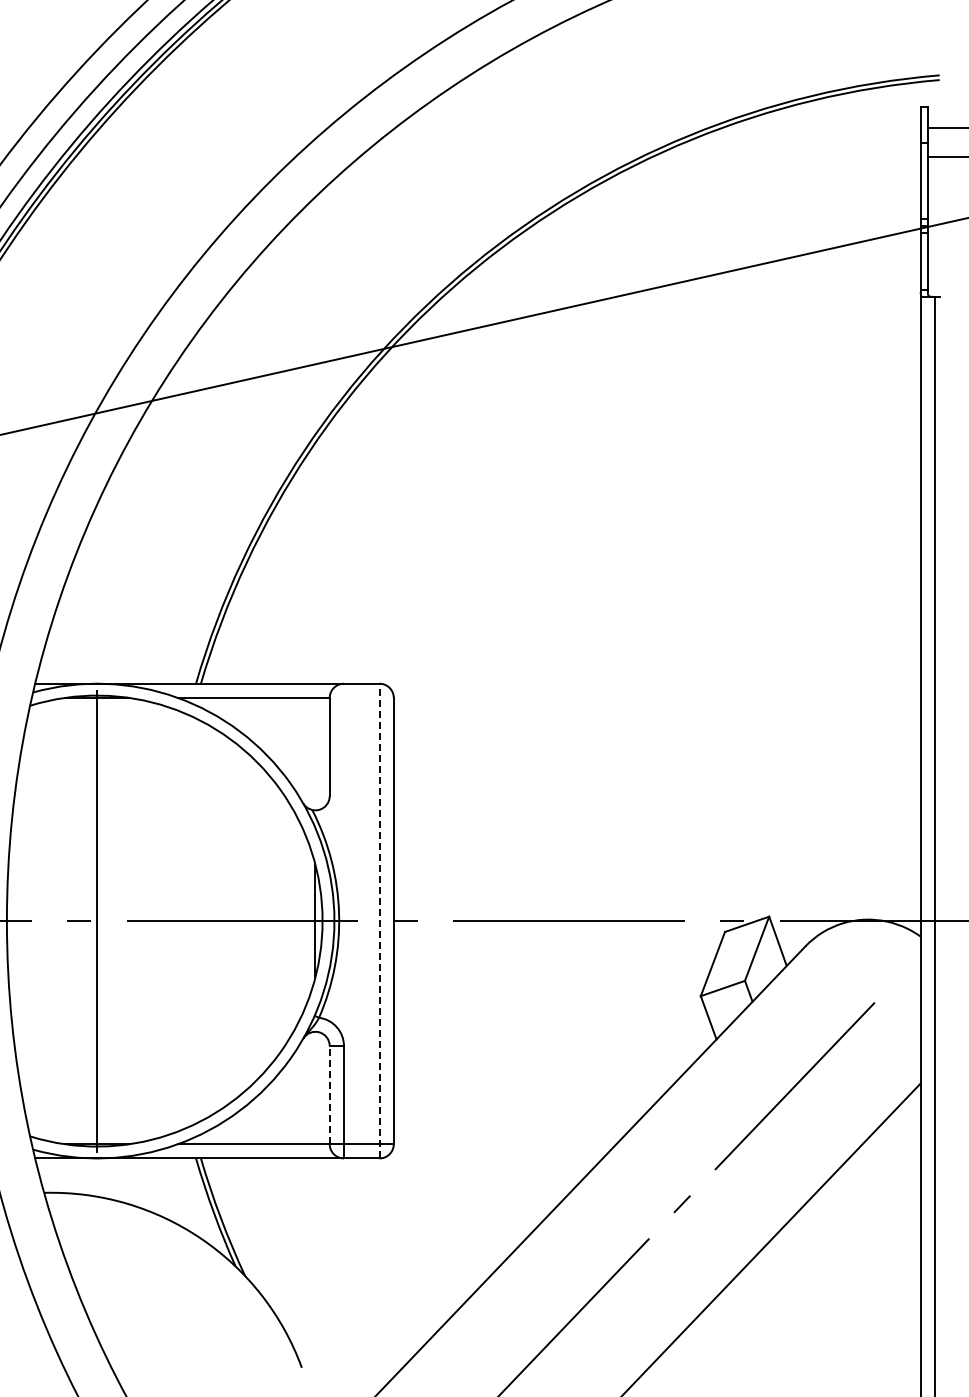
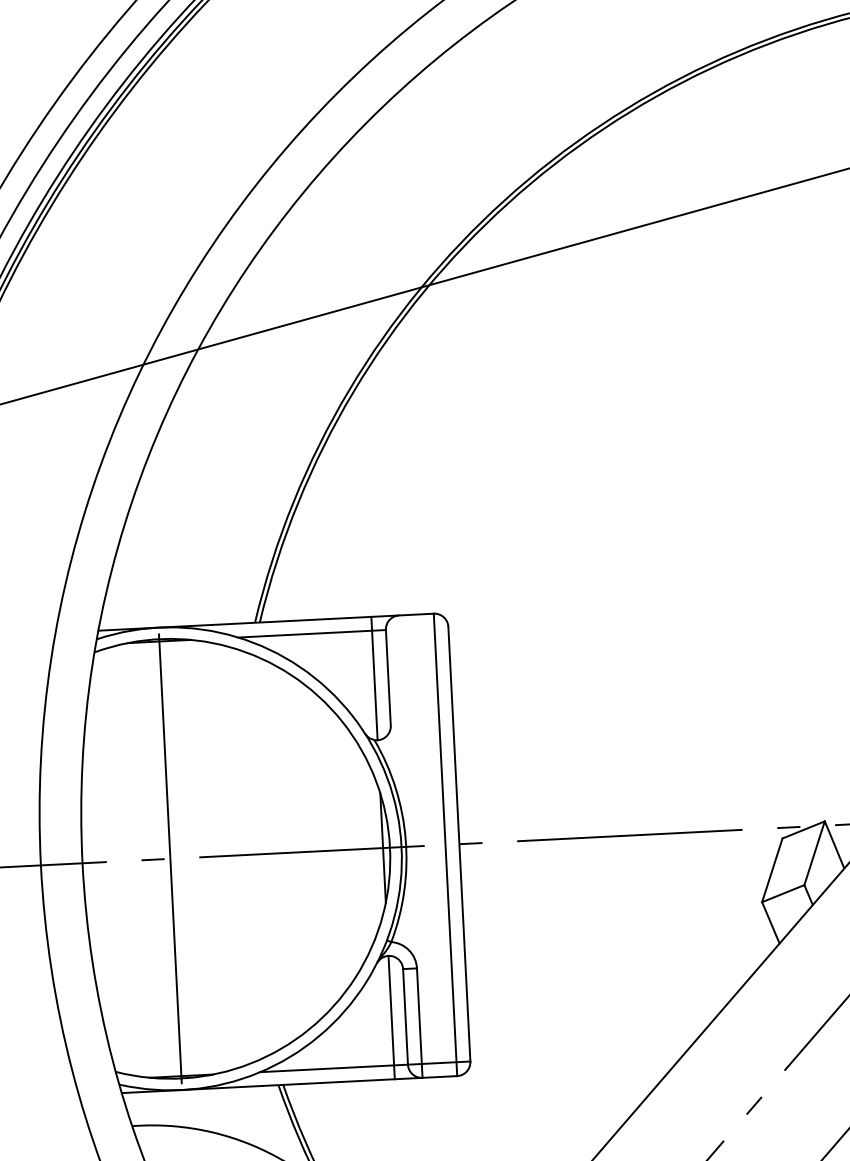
line: (315, 746) -> (374, 678), added
line: (379, 920) -> (445, 844), dashed -> solid
line: (315, 1094) -> (391, 1016), added
line: (329, 1094) -> (405, 1016), dashed -> solid

